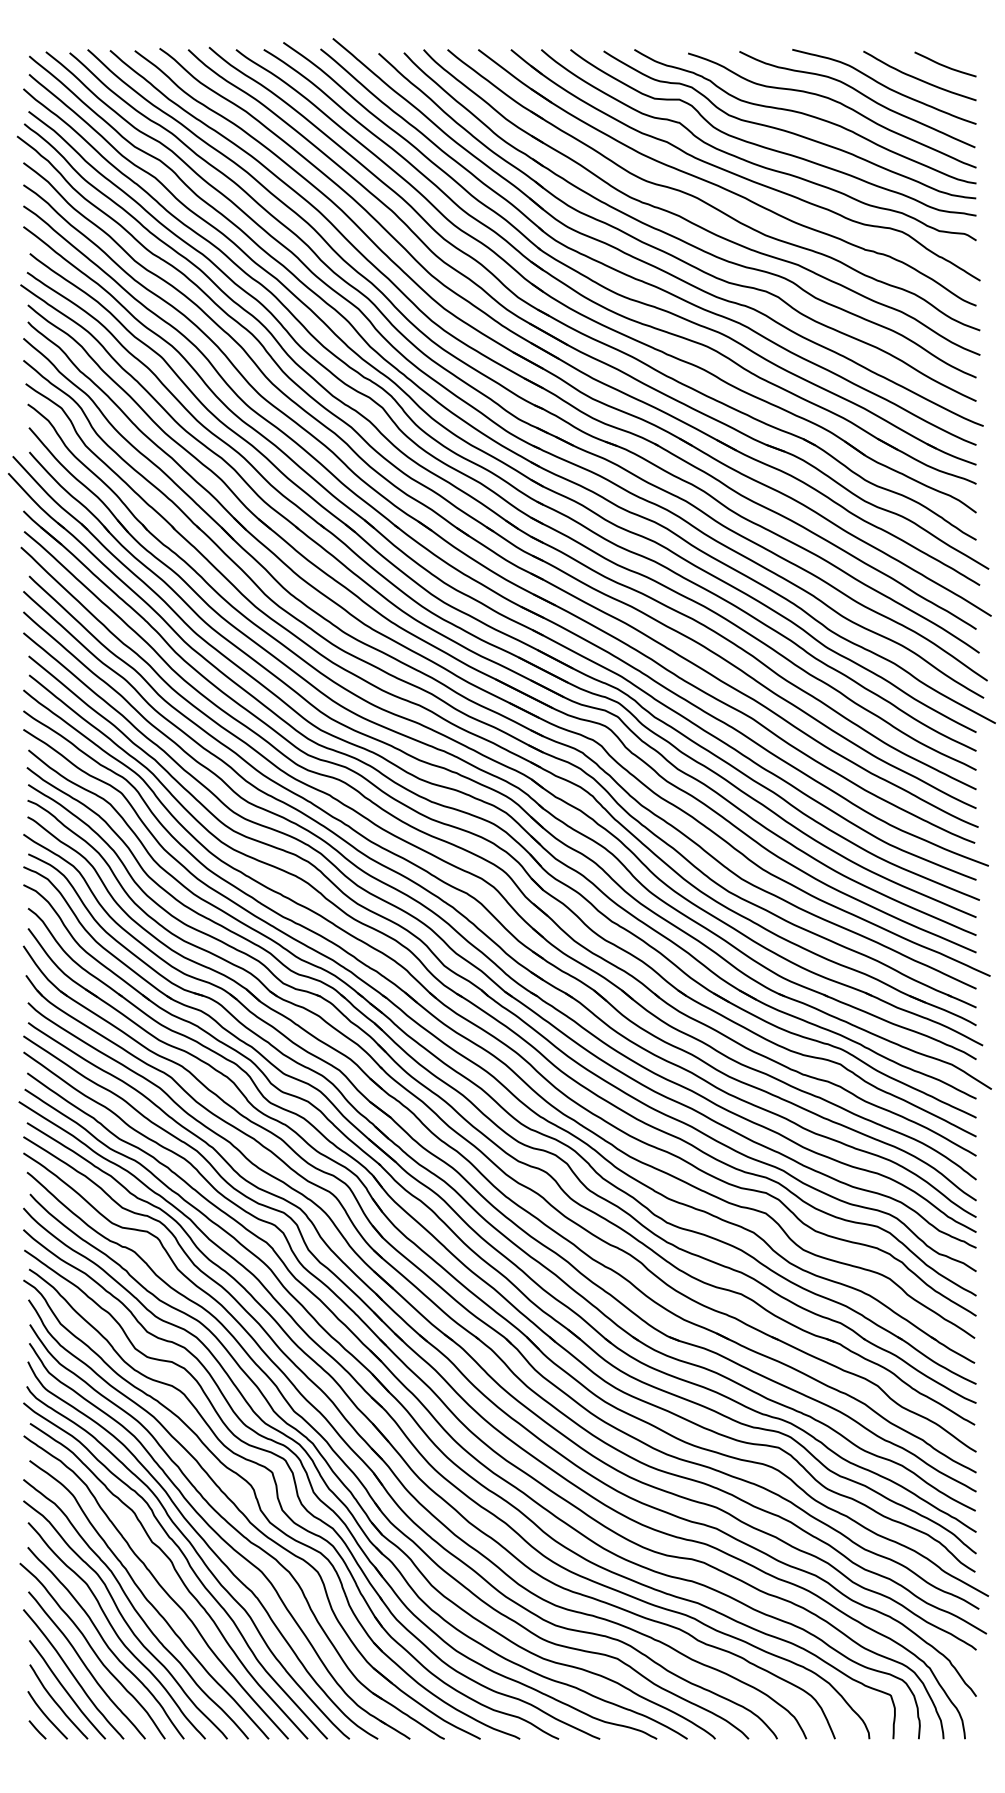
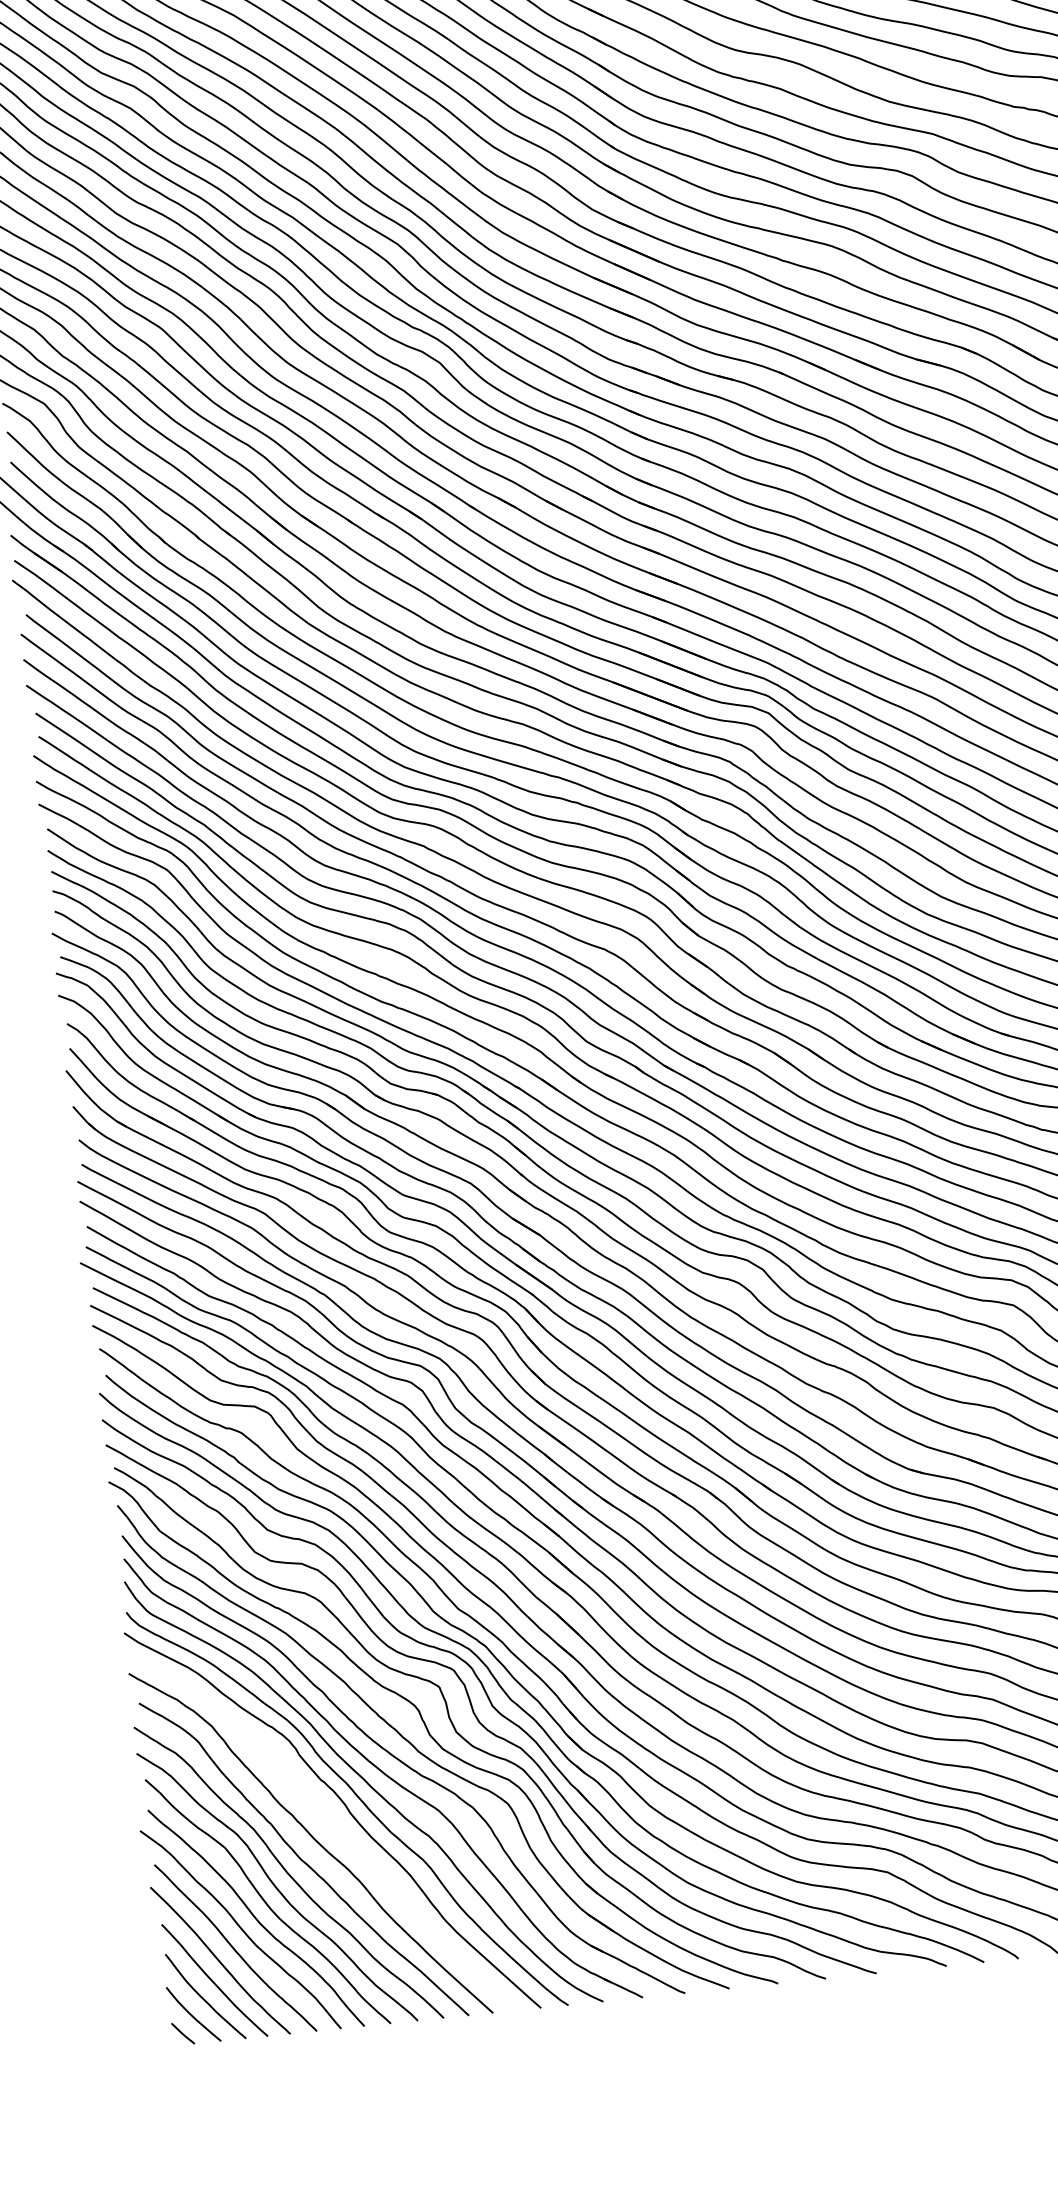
curve: (178, 1577) -> (337, 1828), removed

